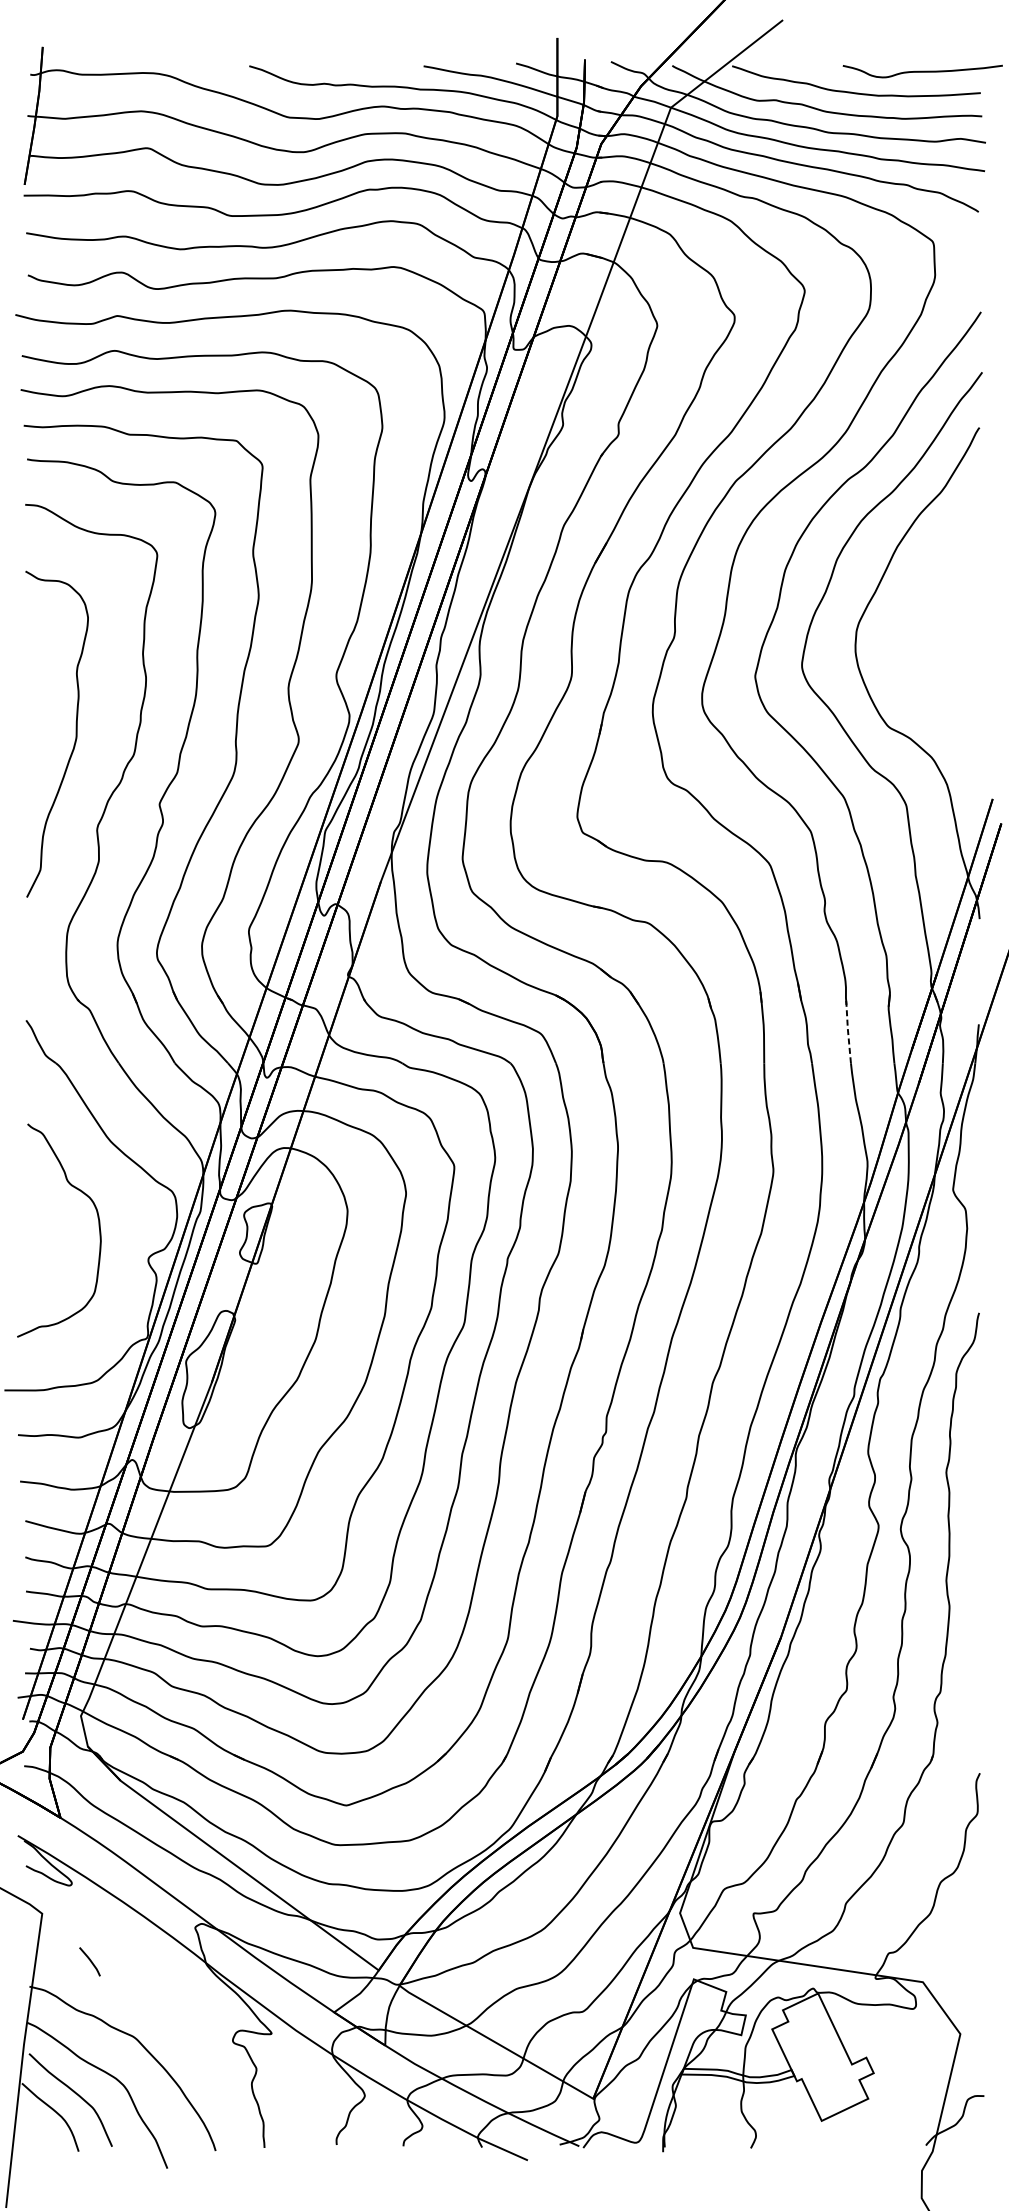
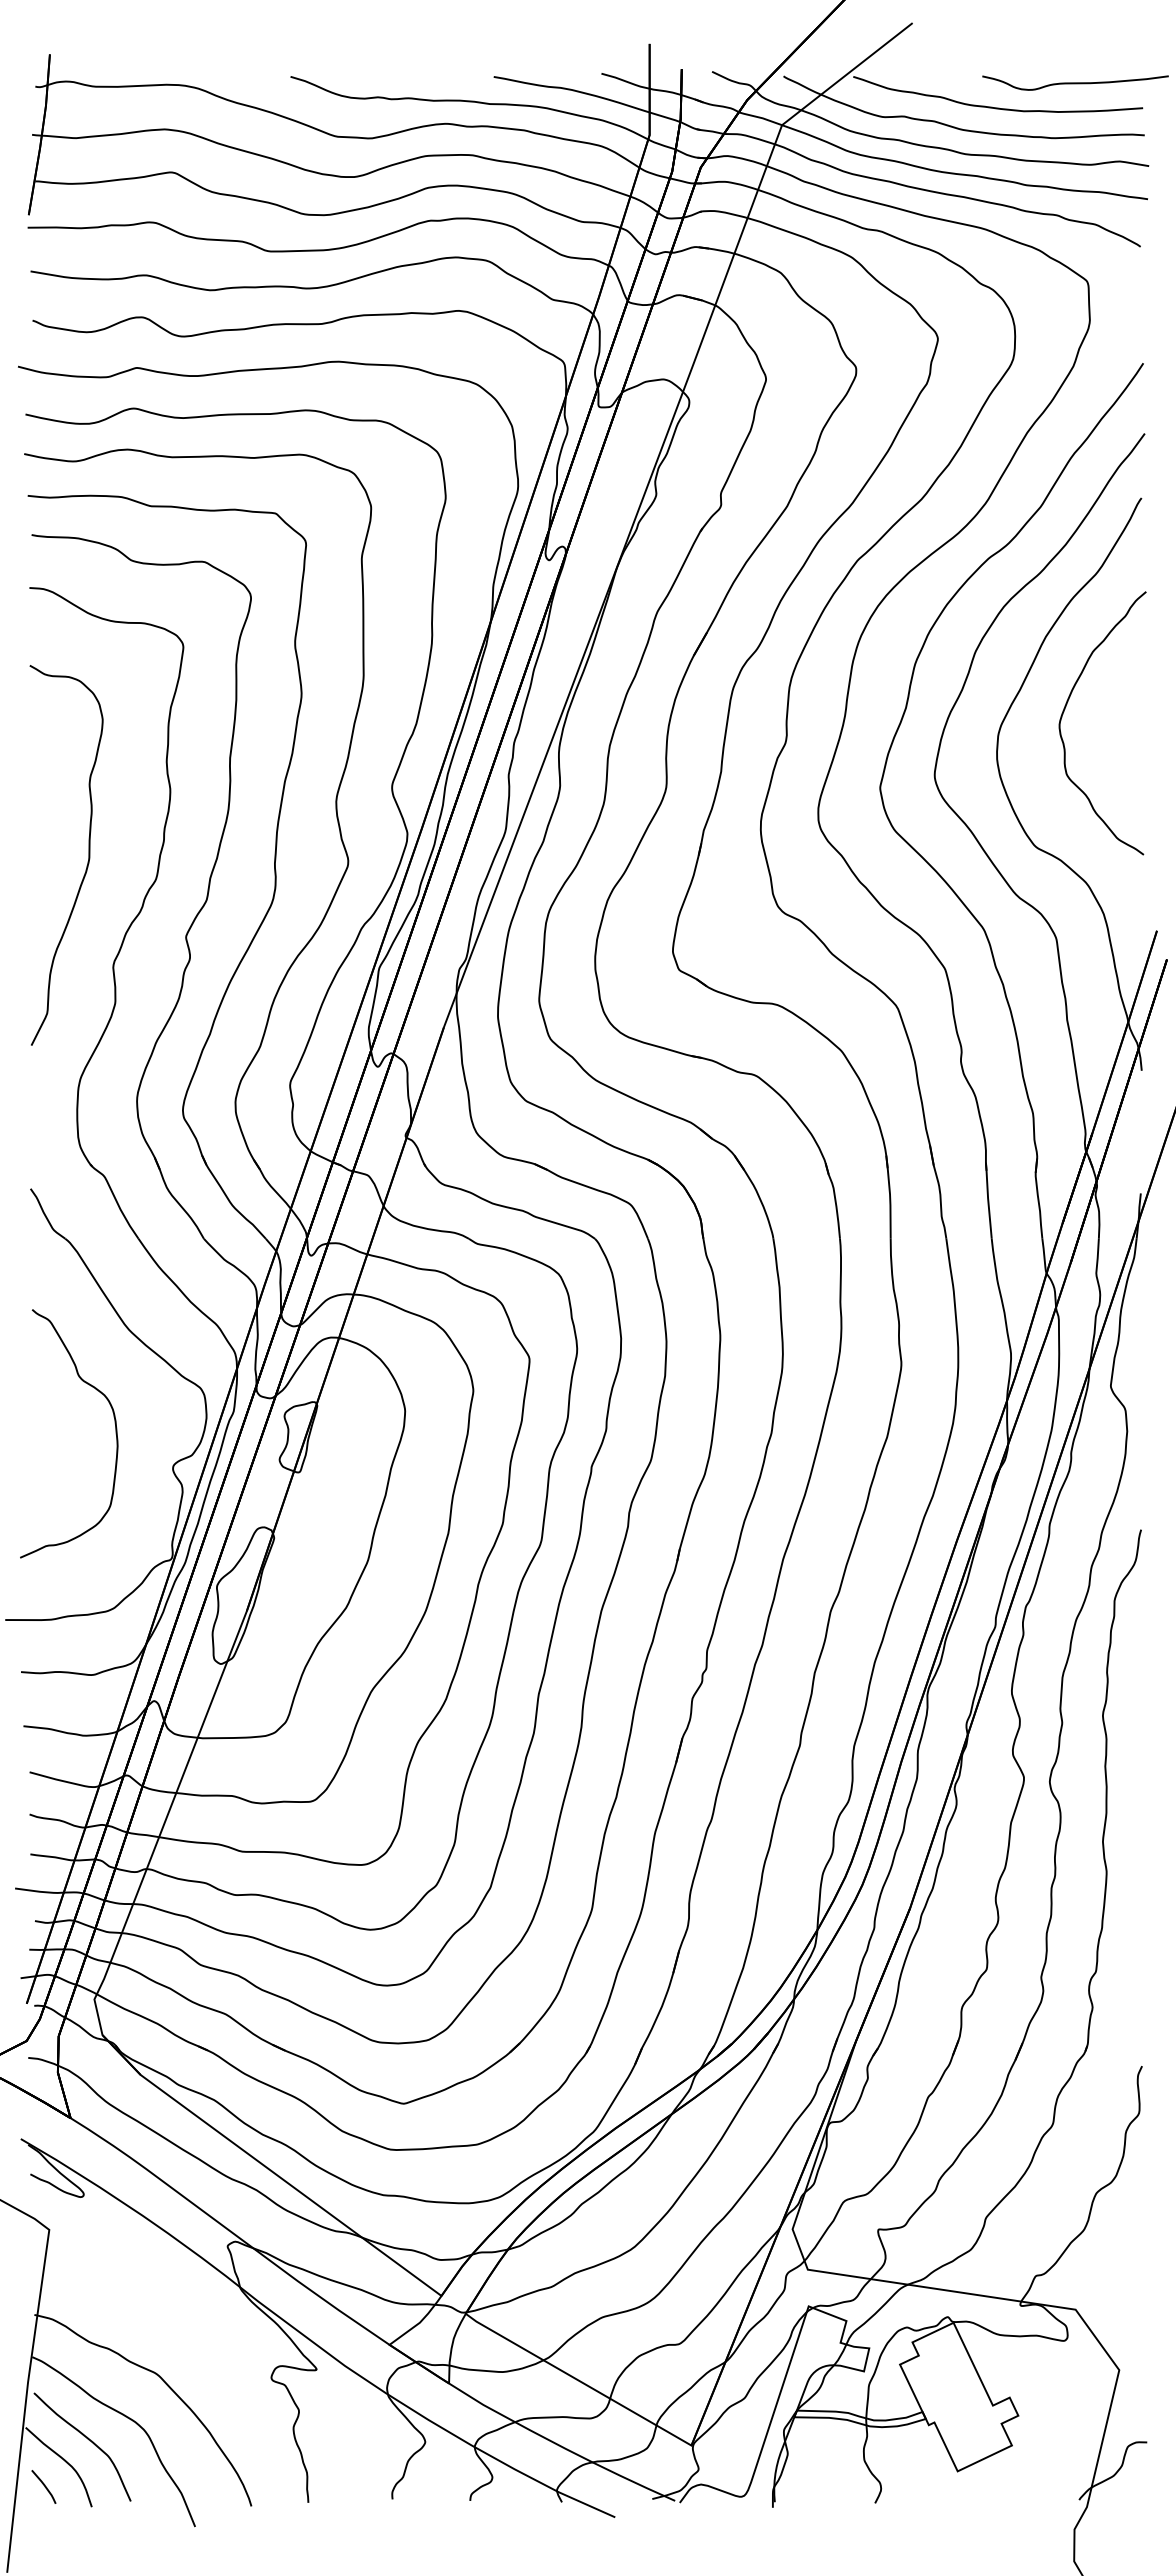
curve: (914, 609) -> (1065, 709), added
line: (848, 1029) -> (988, 1199), dashed -> solid
curve: (89, 1960) -> (43, 2485), moved

